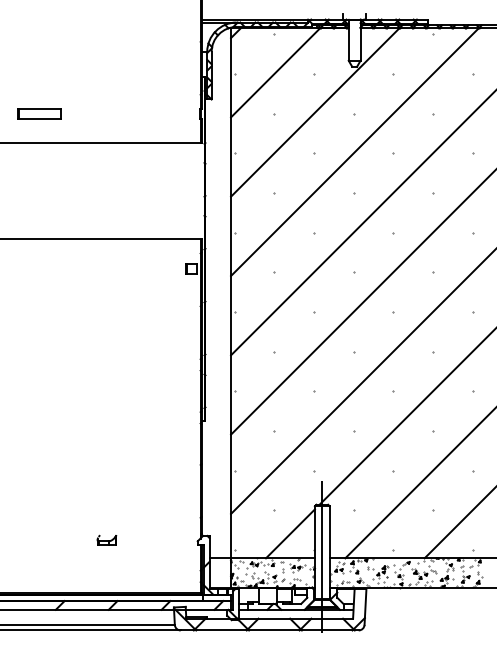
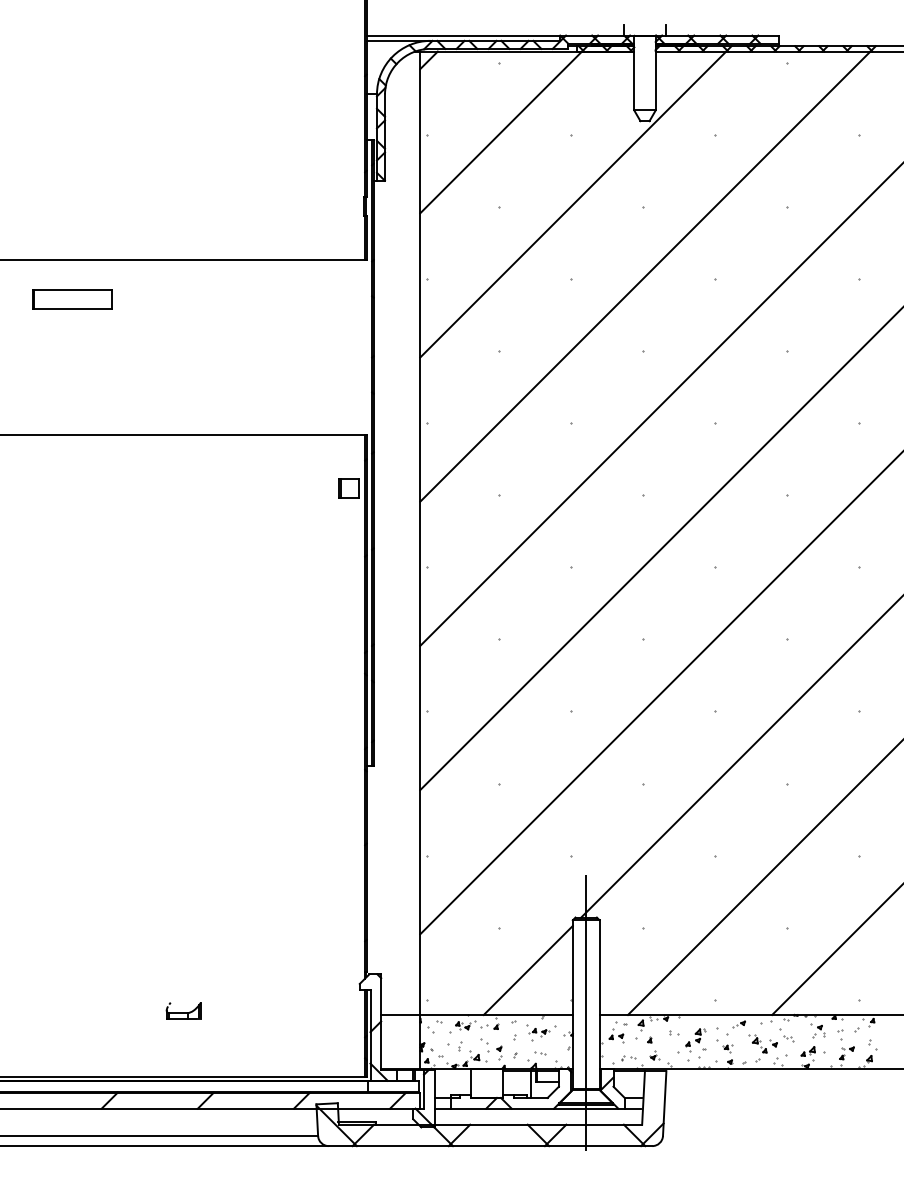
part: (39, 113) -> (72, 298), moved
part: (106, 539) -> (182, 1009), moved

